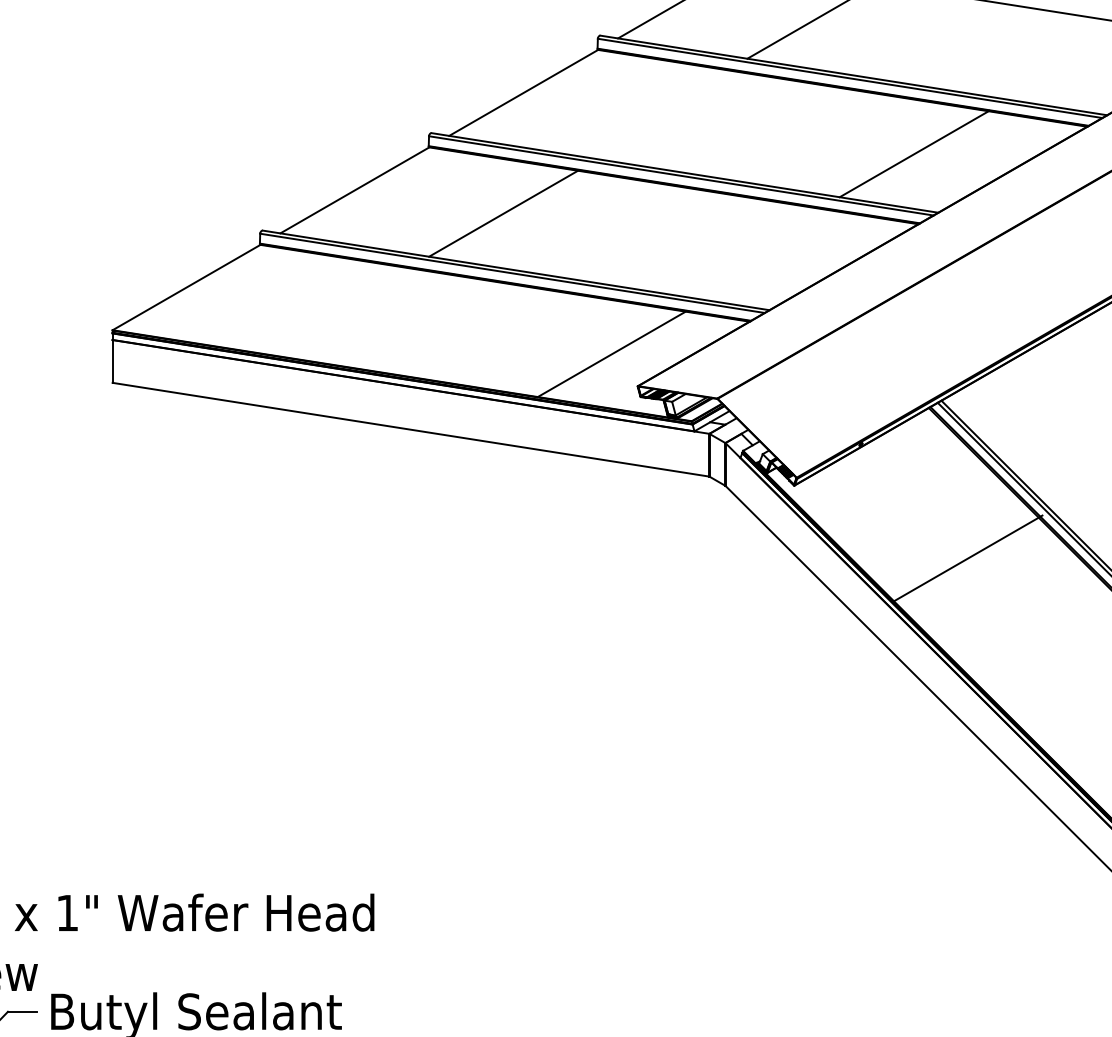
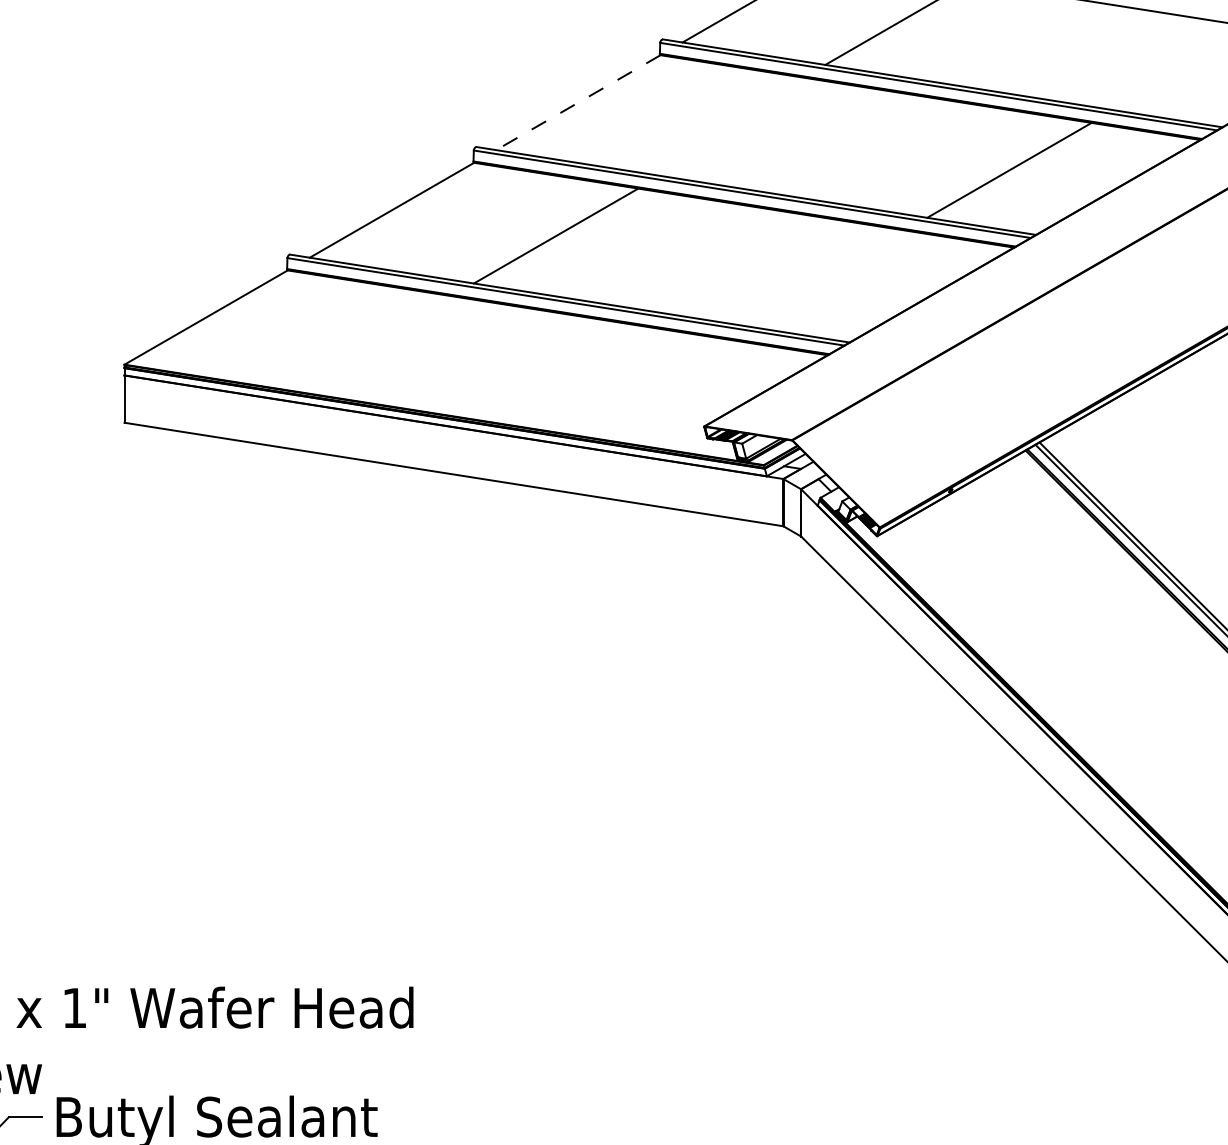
line: (523, 92) -> (578, 102), solid -> dashed
line: (611, 354) -> (675, 391), removed
line: (967, 558) -> (1068, 616), removed

